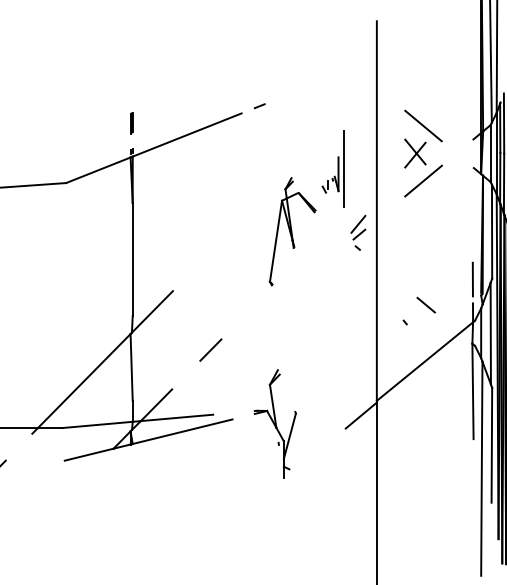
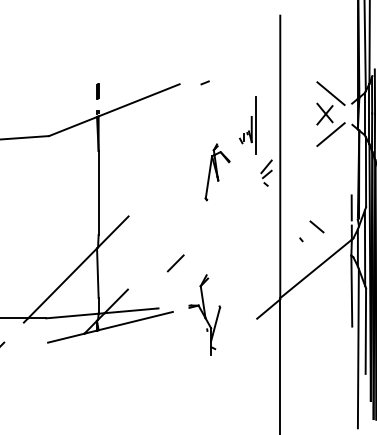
line: (258, 105) -> (204, 82), moved
part: (422, 154) -> (330, 114), moved
part: (292, 232) -> (217, 172), size x0.7
line: (210, 350) -> (175, 263), moved

